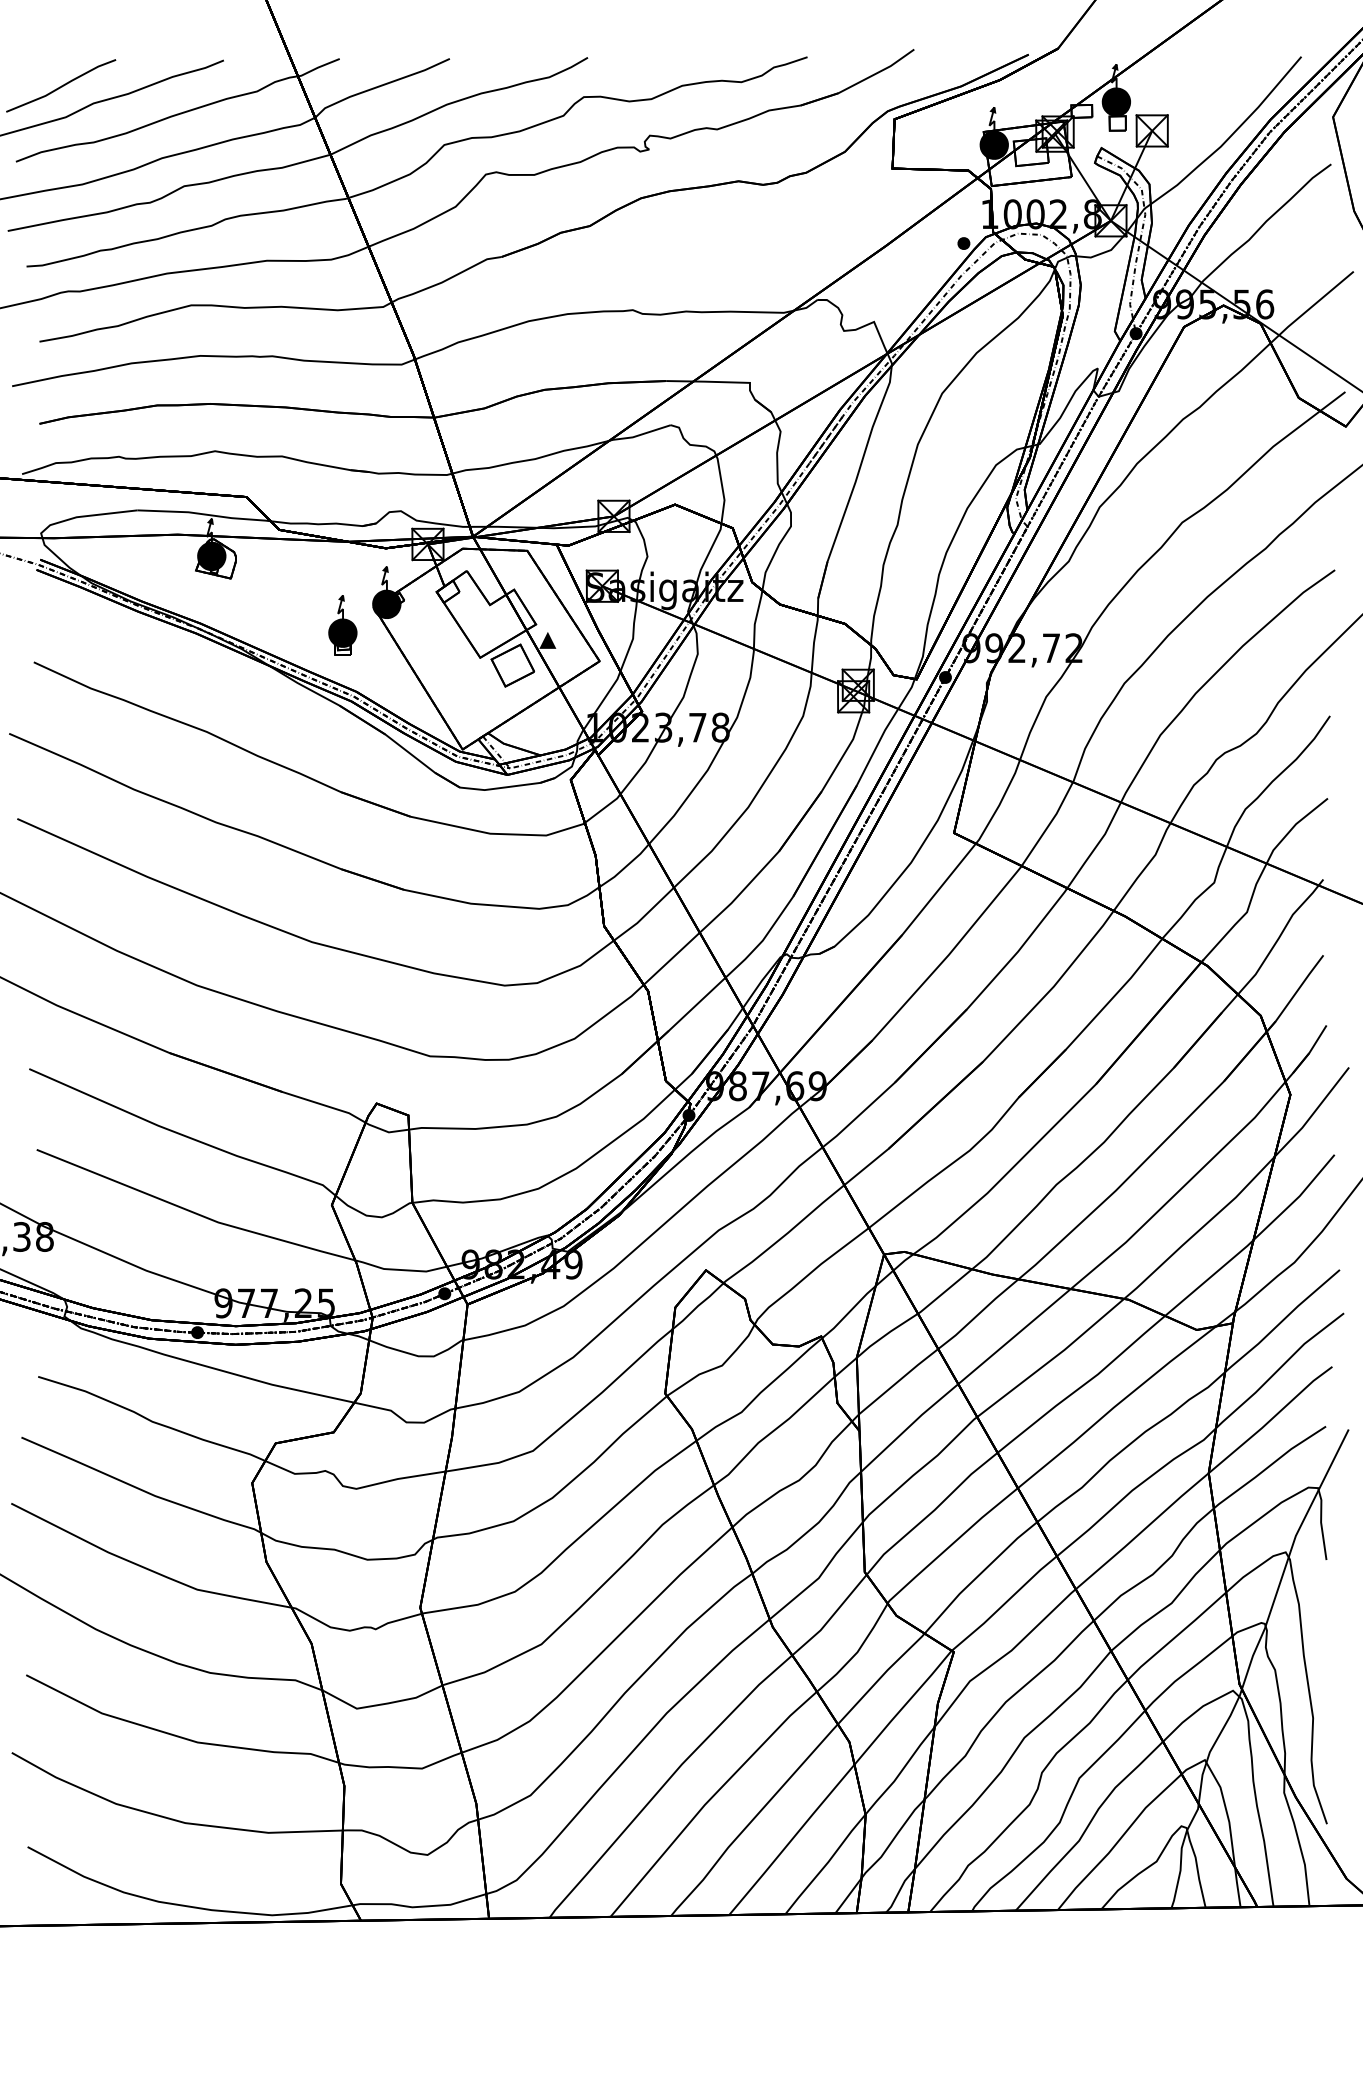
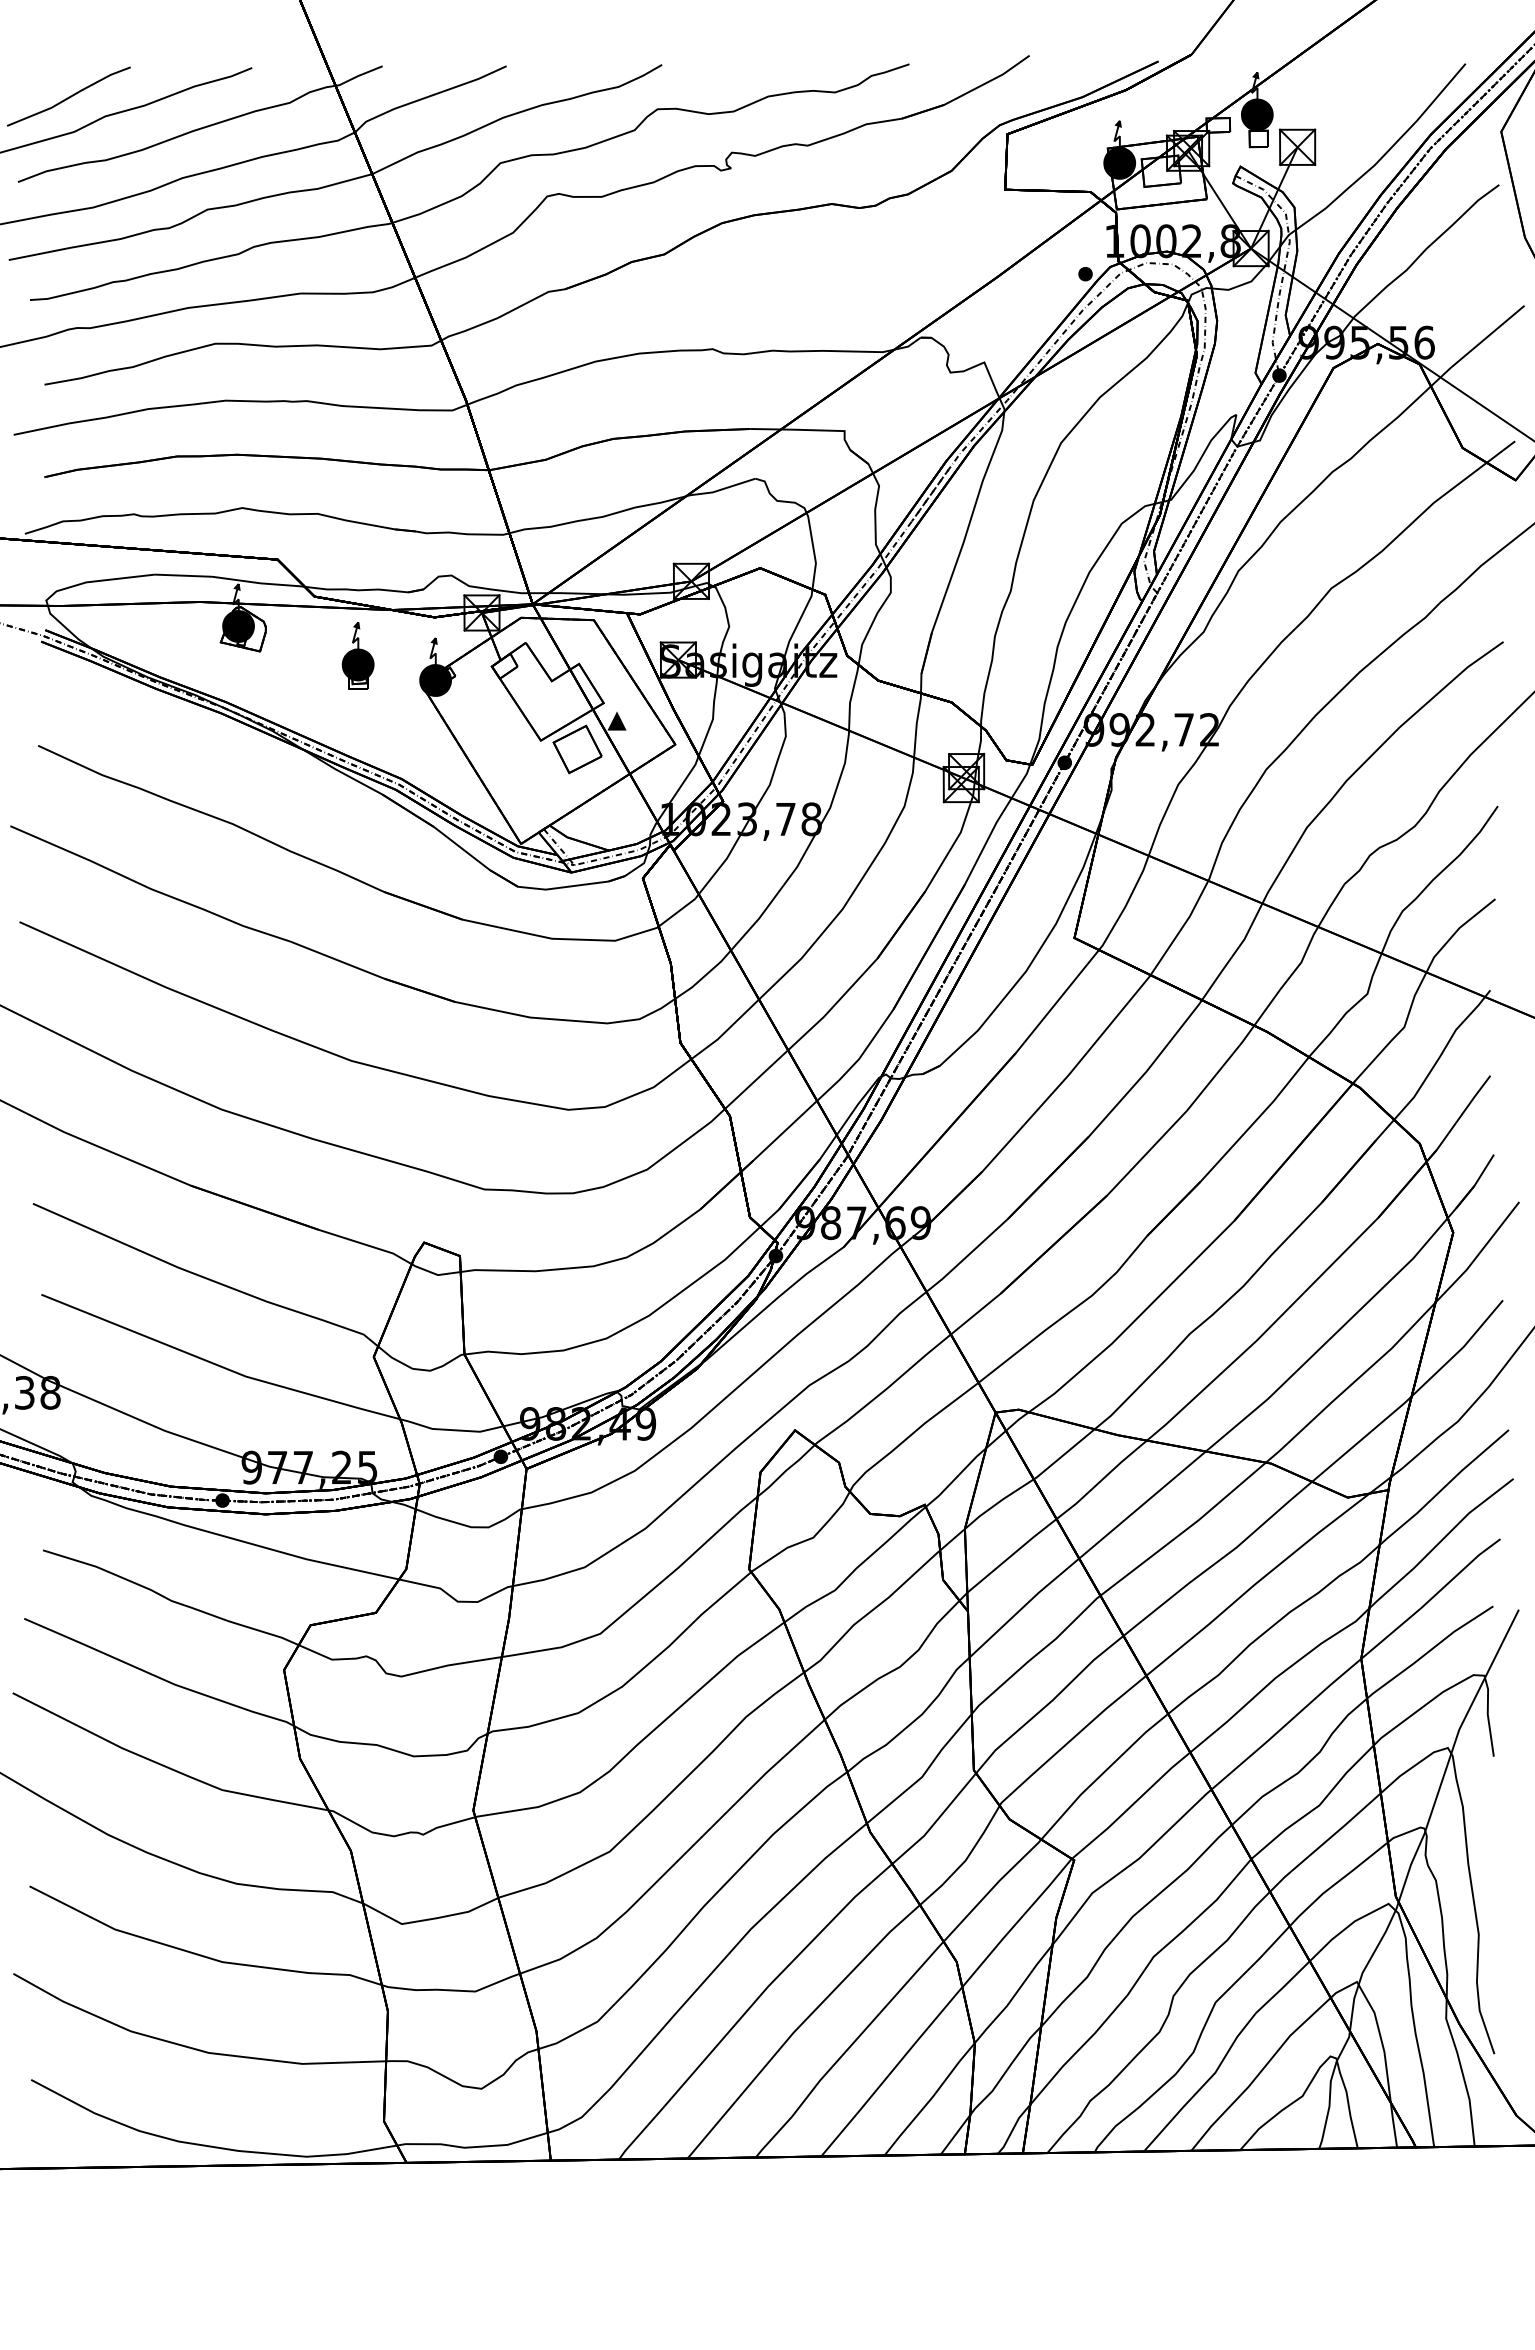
part: (342, 624) -> (357, 655), moved

